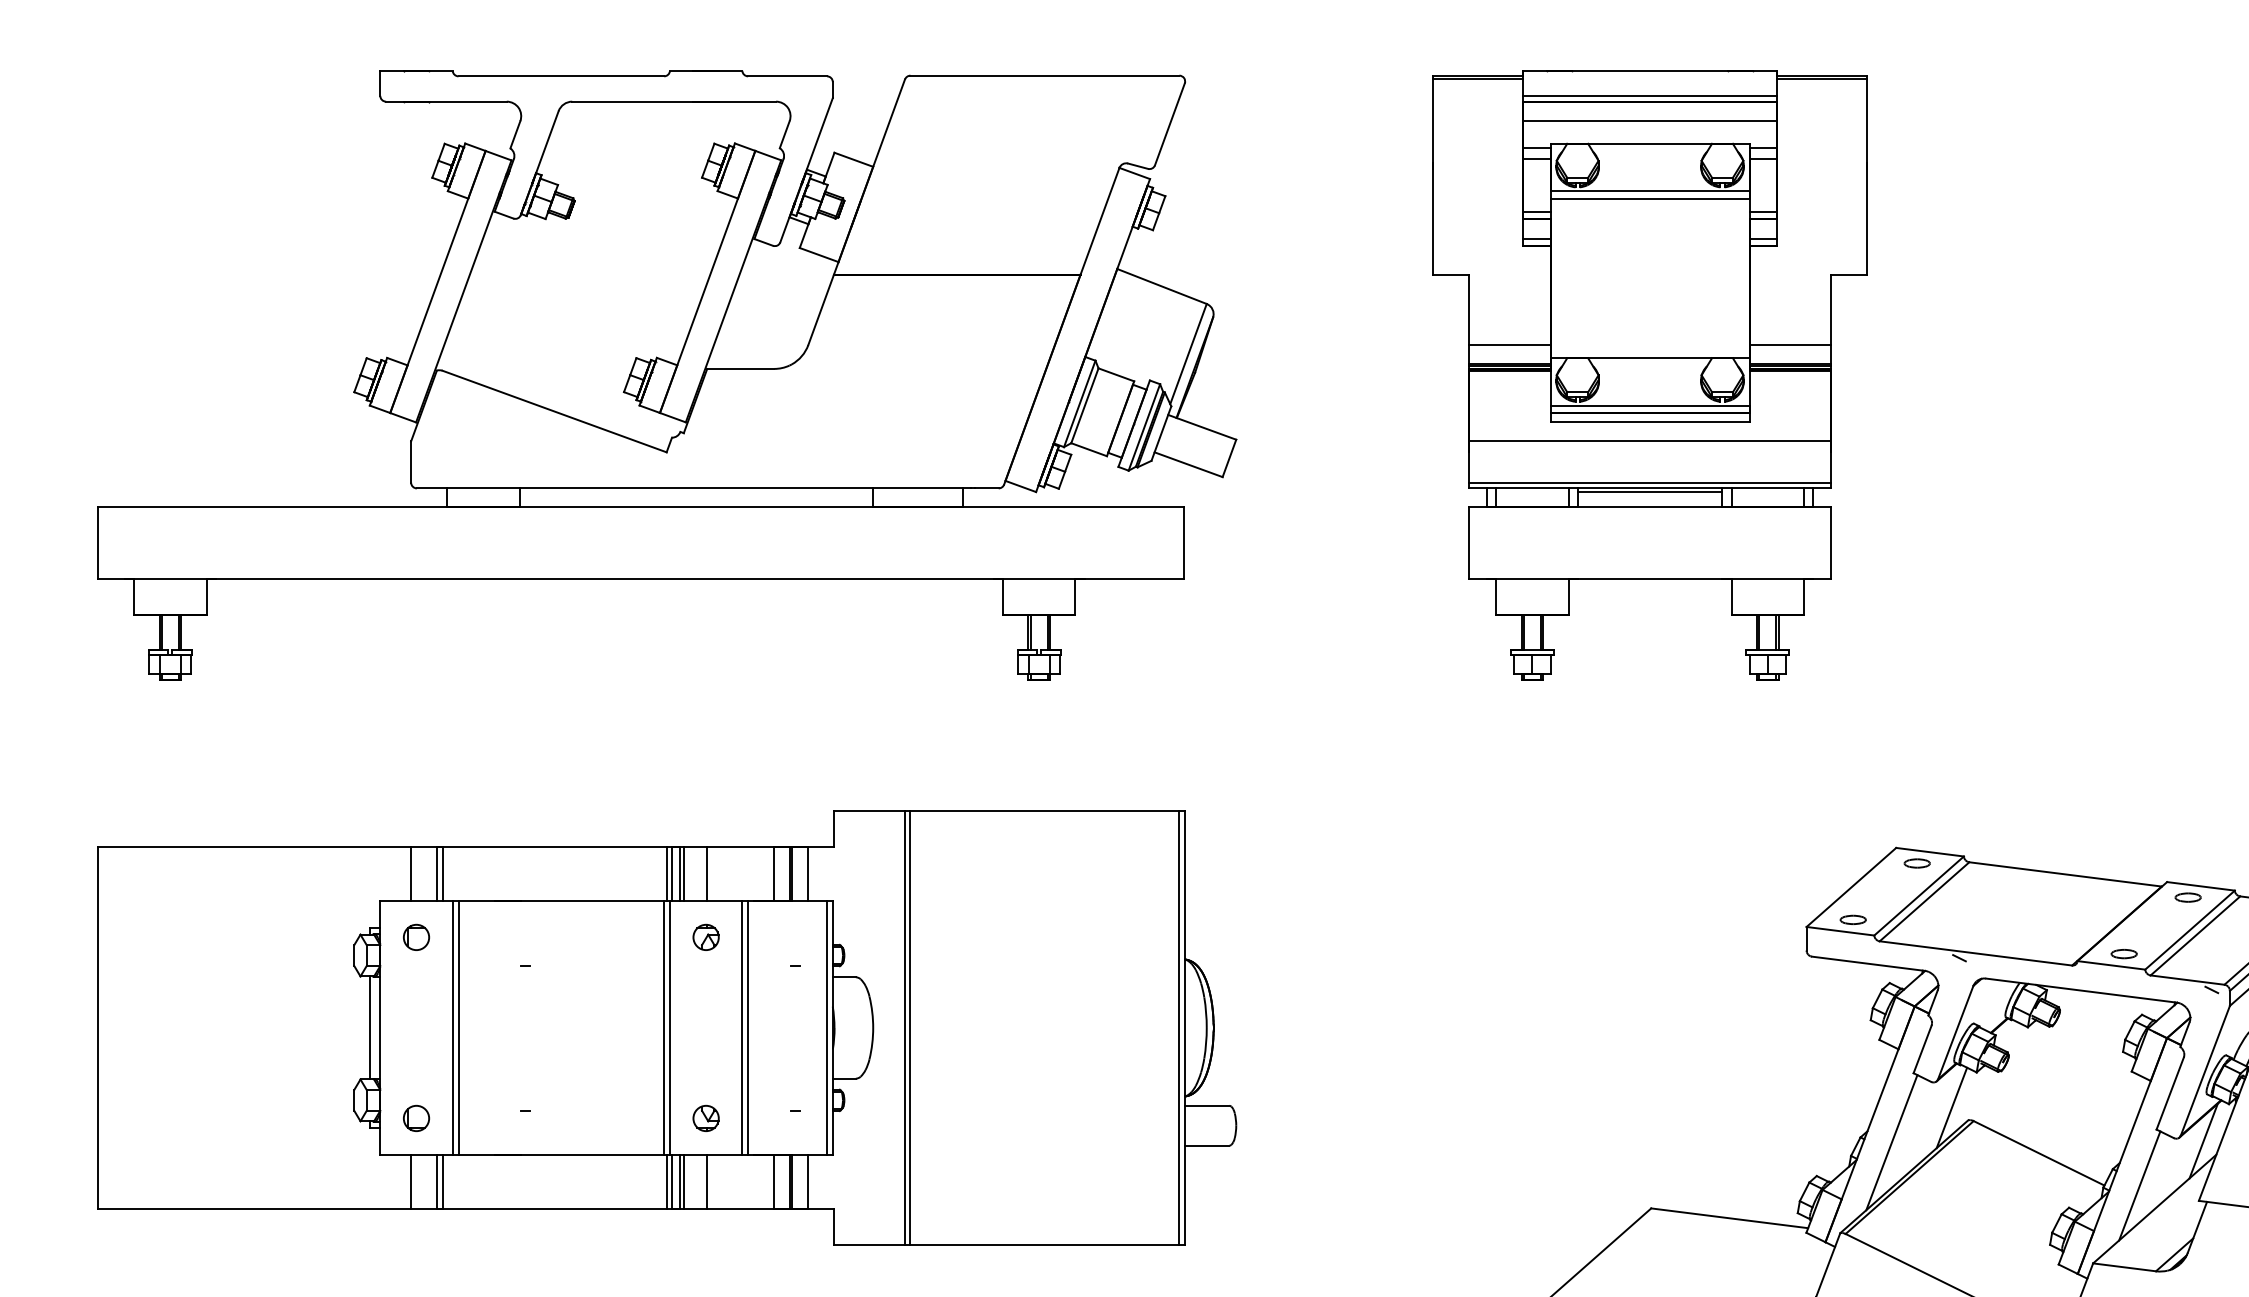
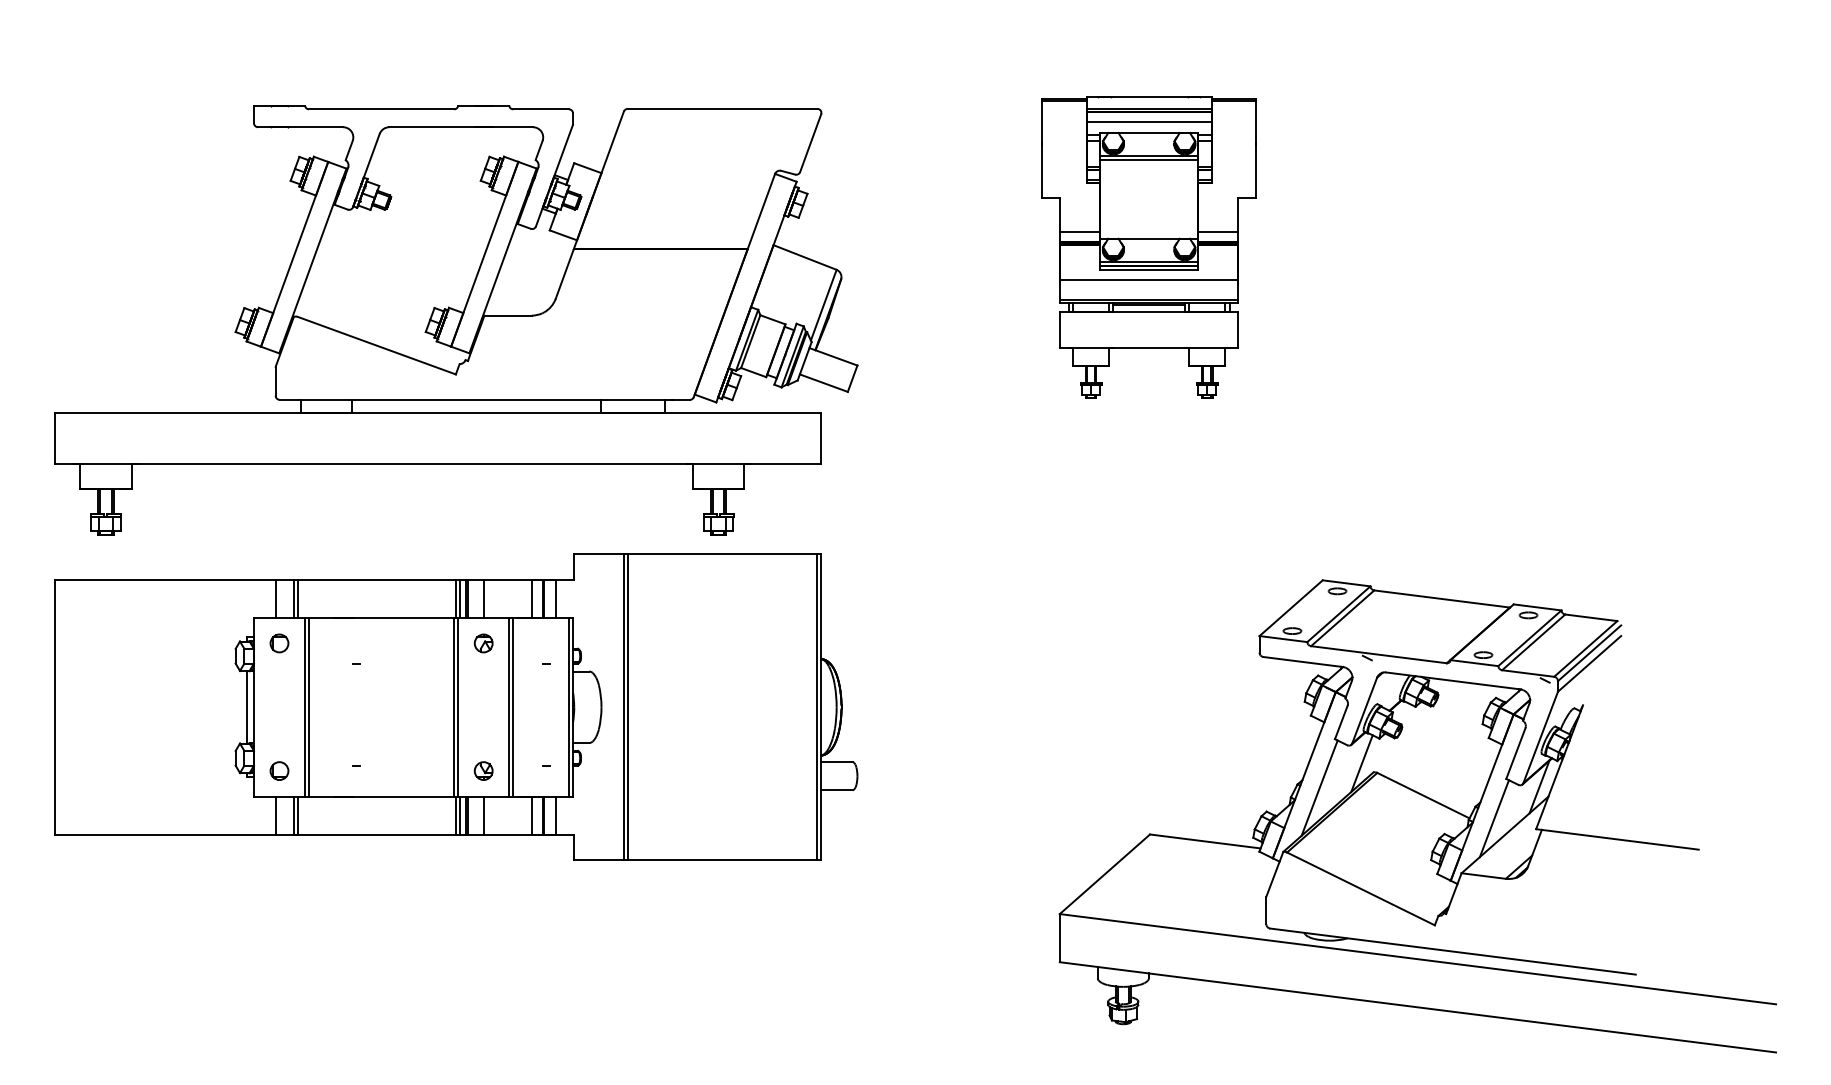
part: (667, 375) -> (456, 320), moved
part: (1649, 375) -> (1148, 247), size x0.7

